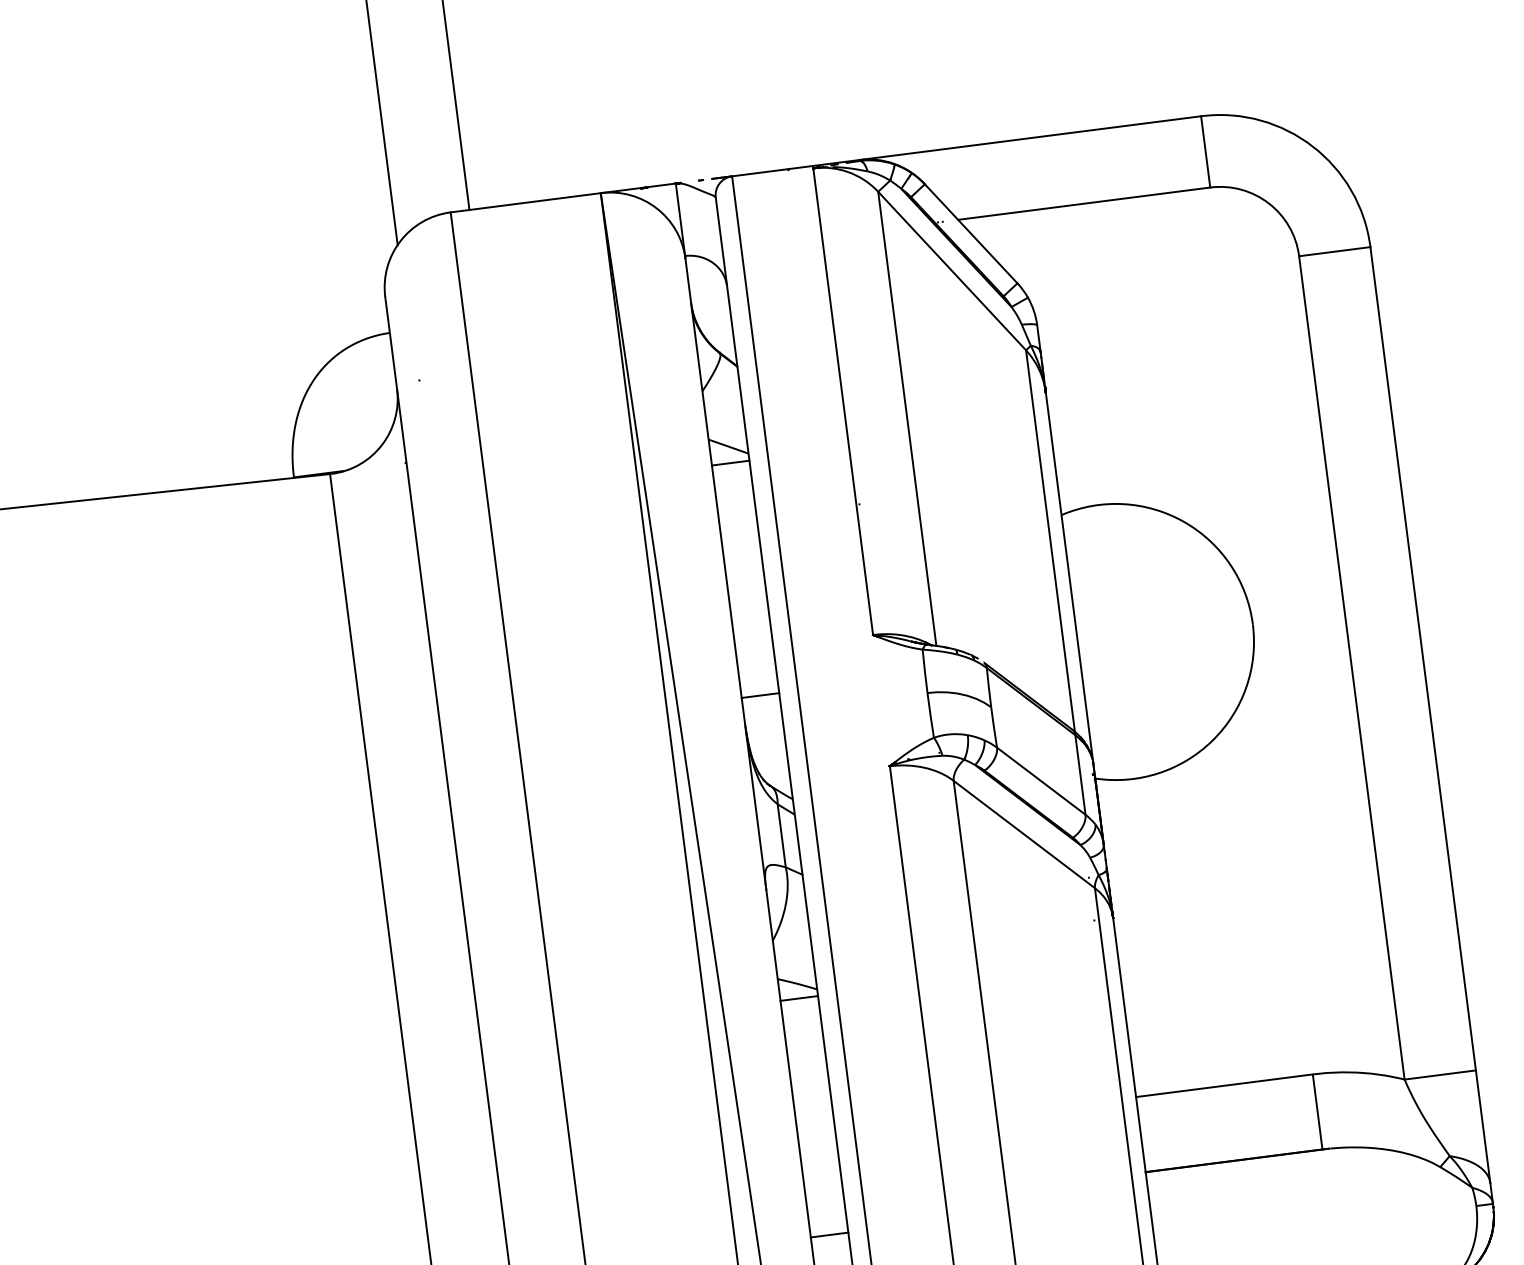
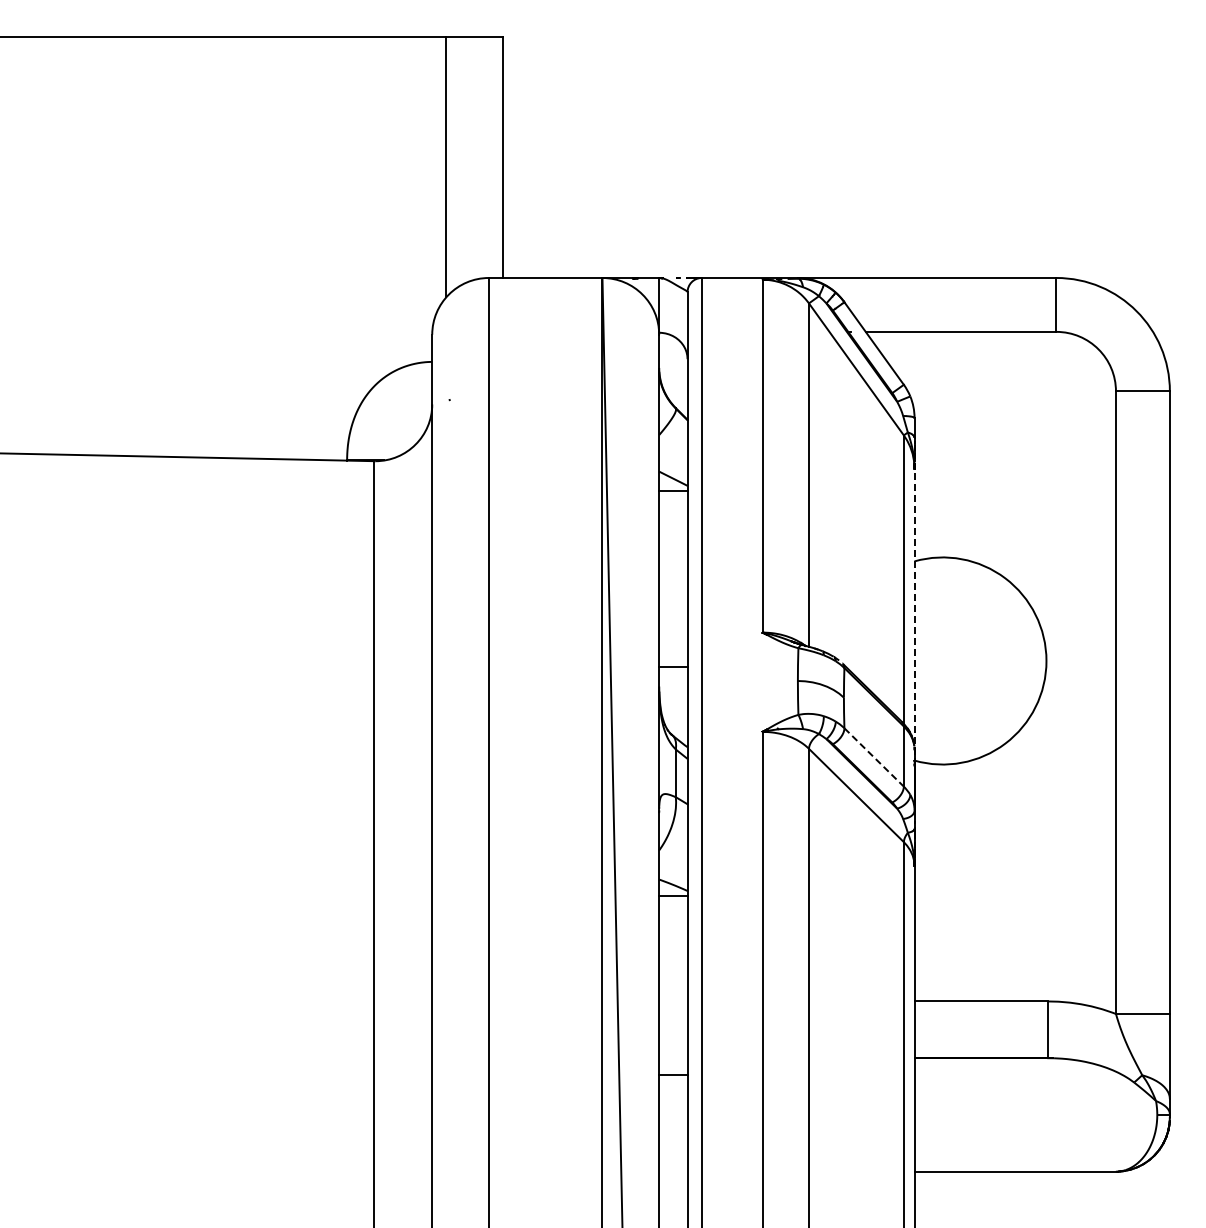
line: (1070, 589) -> (914, 617), solid -> dashed
line: (1041, 781) -> (874, 757), solid -> dashed

